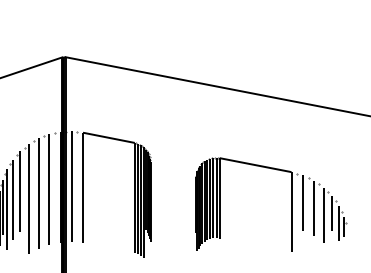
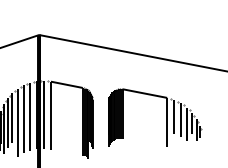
part: (290, 203) -> (166, 117), moved

